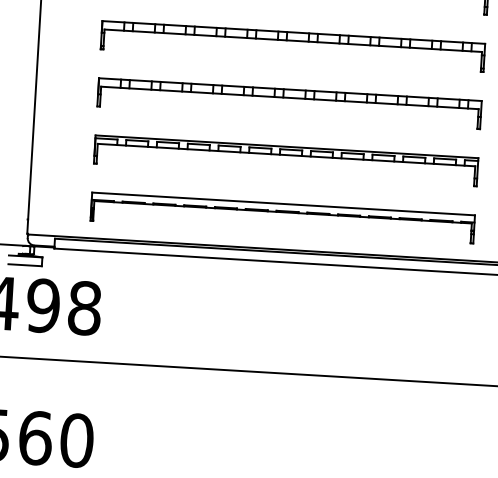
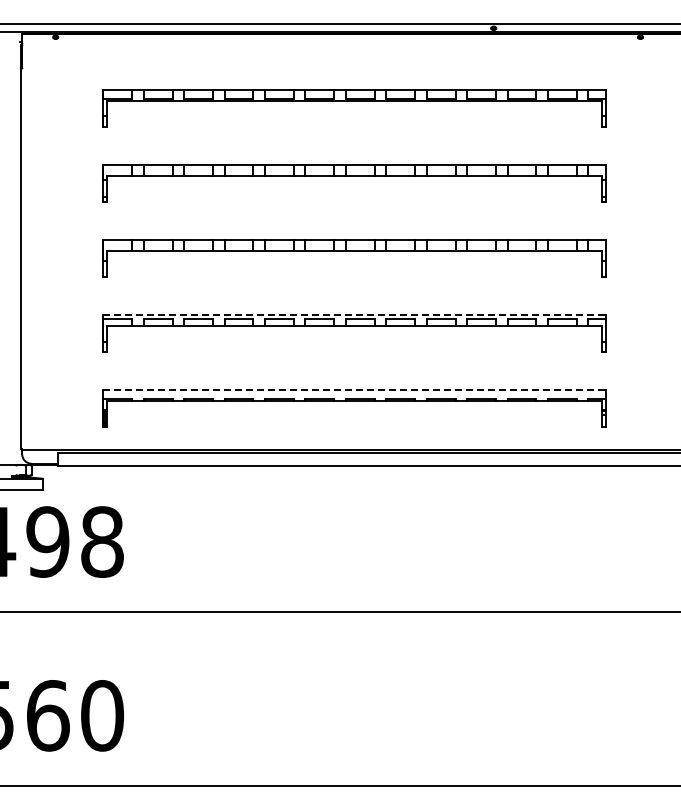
line: (287, 146) -> (354, 314), solid -> dashed
line: (283, 204) -> (354, 390), solid -> dashed

